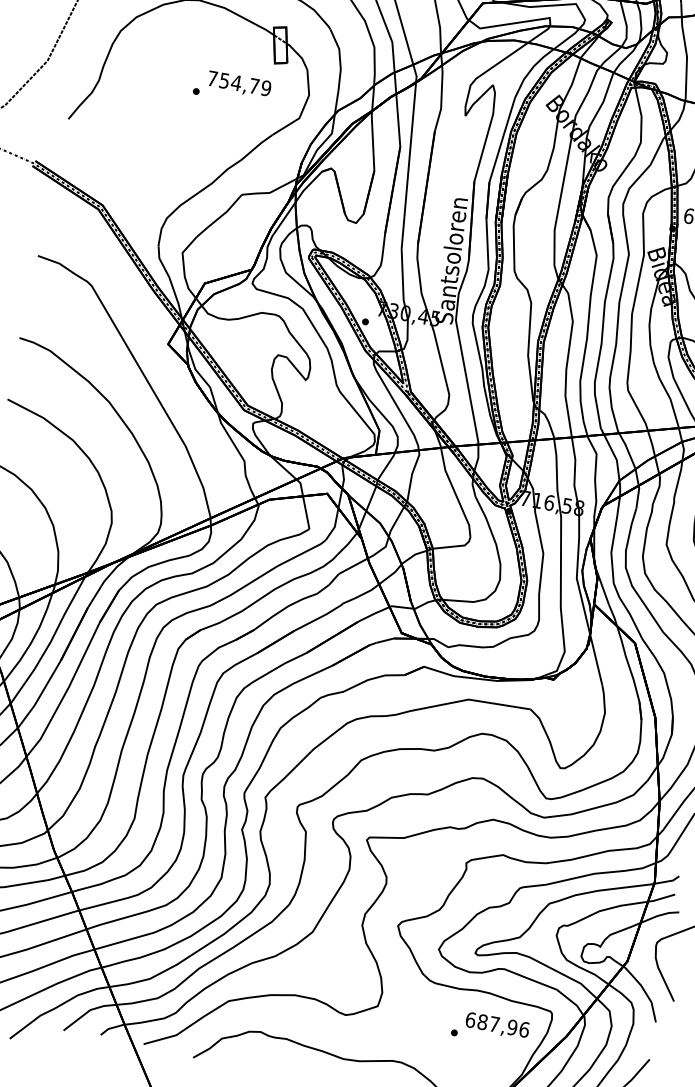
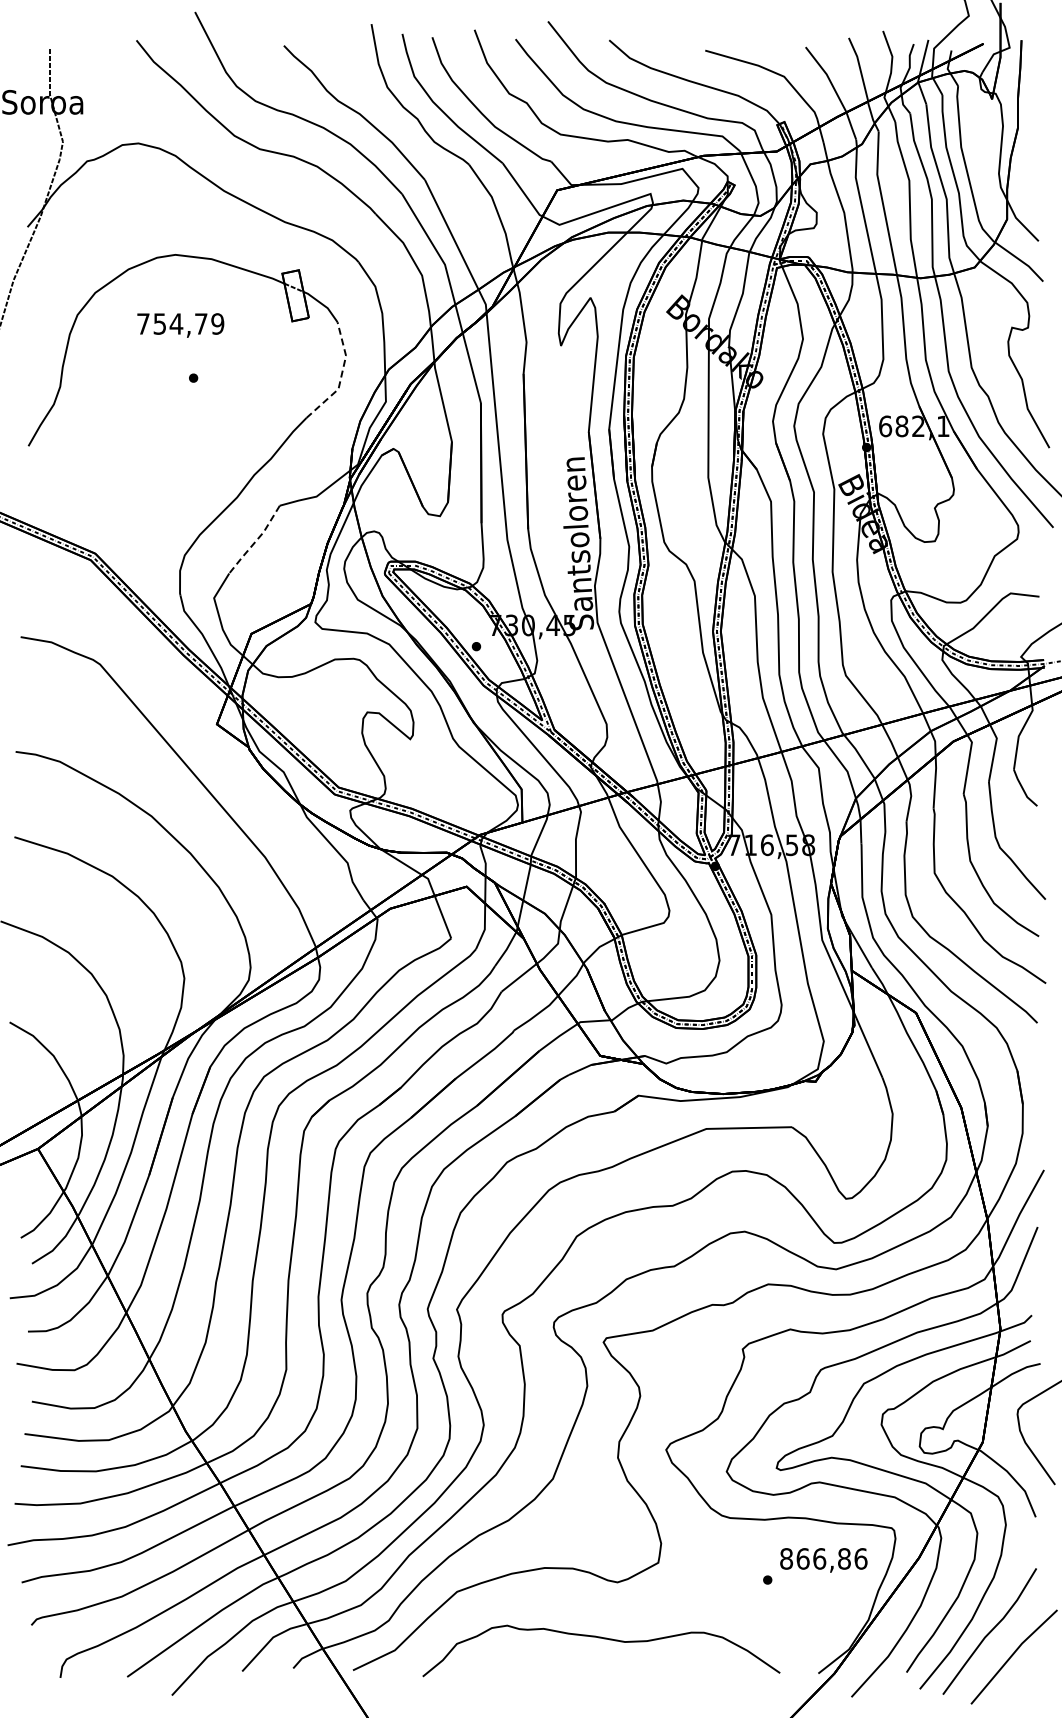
text: (239, 84) -> (180, 325), moved
line: (303, 109) -> (341, 376), solid -> dashed
line: (220, 217) -> (256, 541), solid -> dashed
text: (491, 1023) -> (815, 1558), 687,96 -> 866,86

